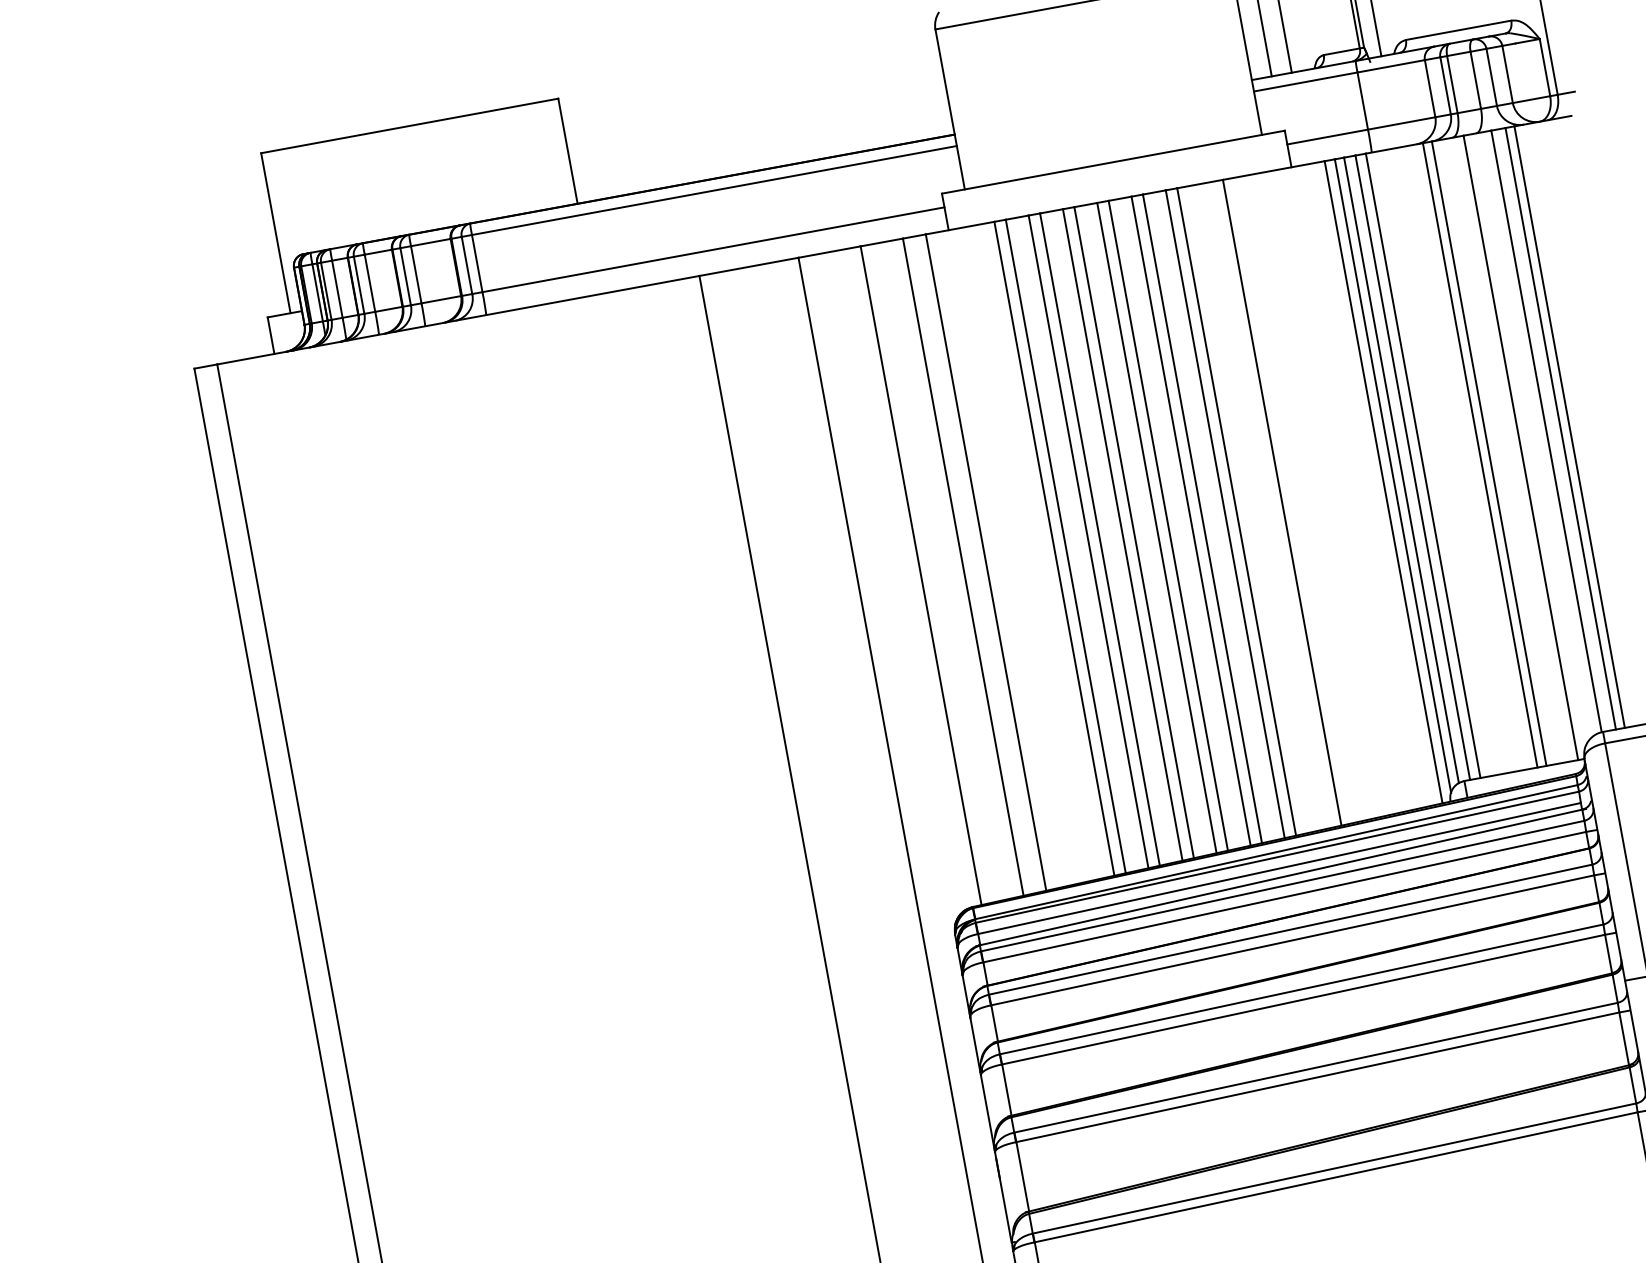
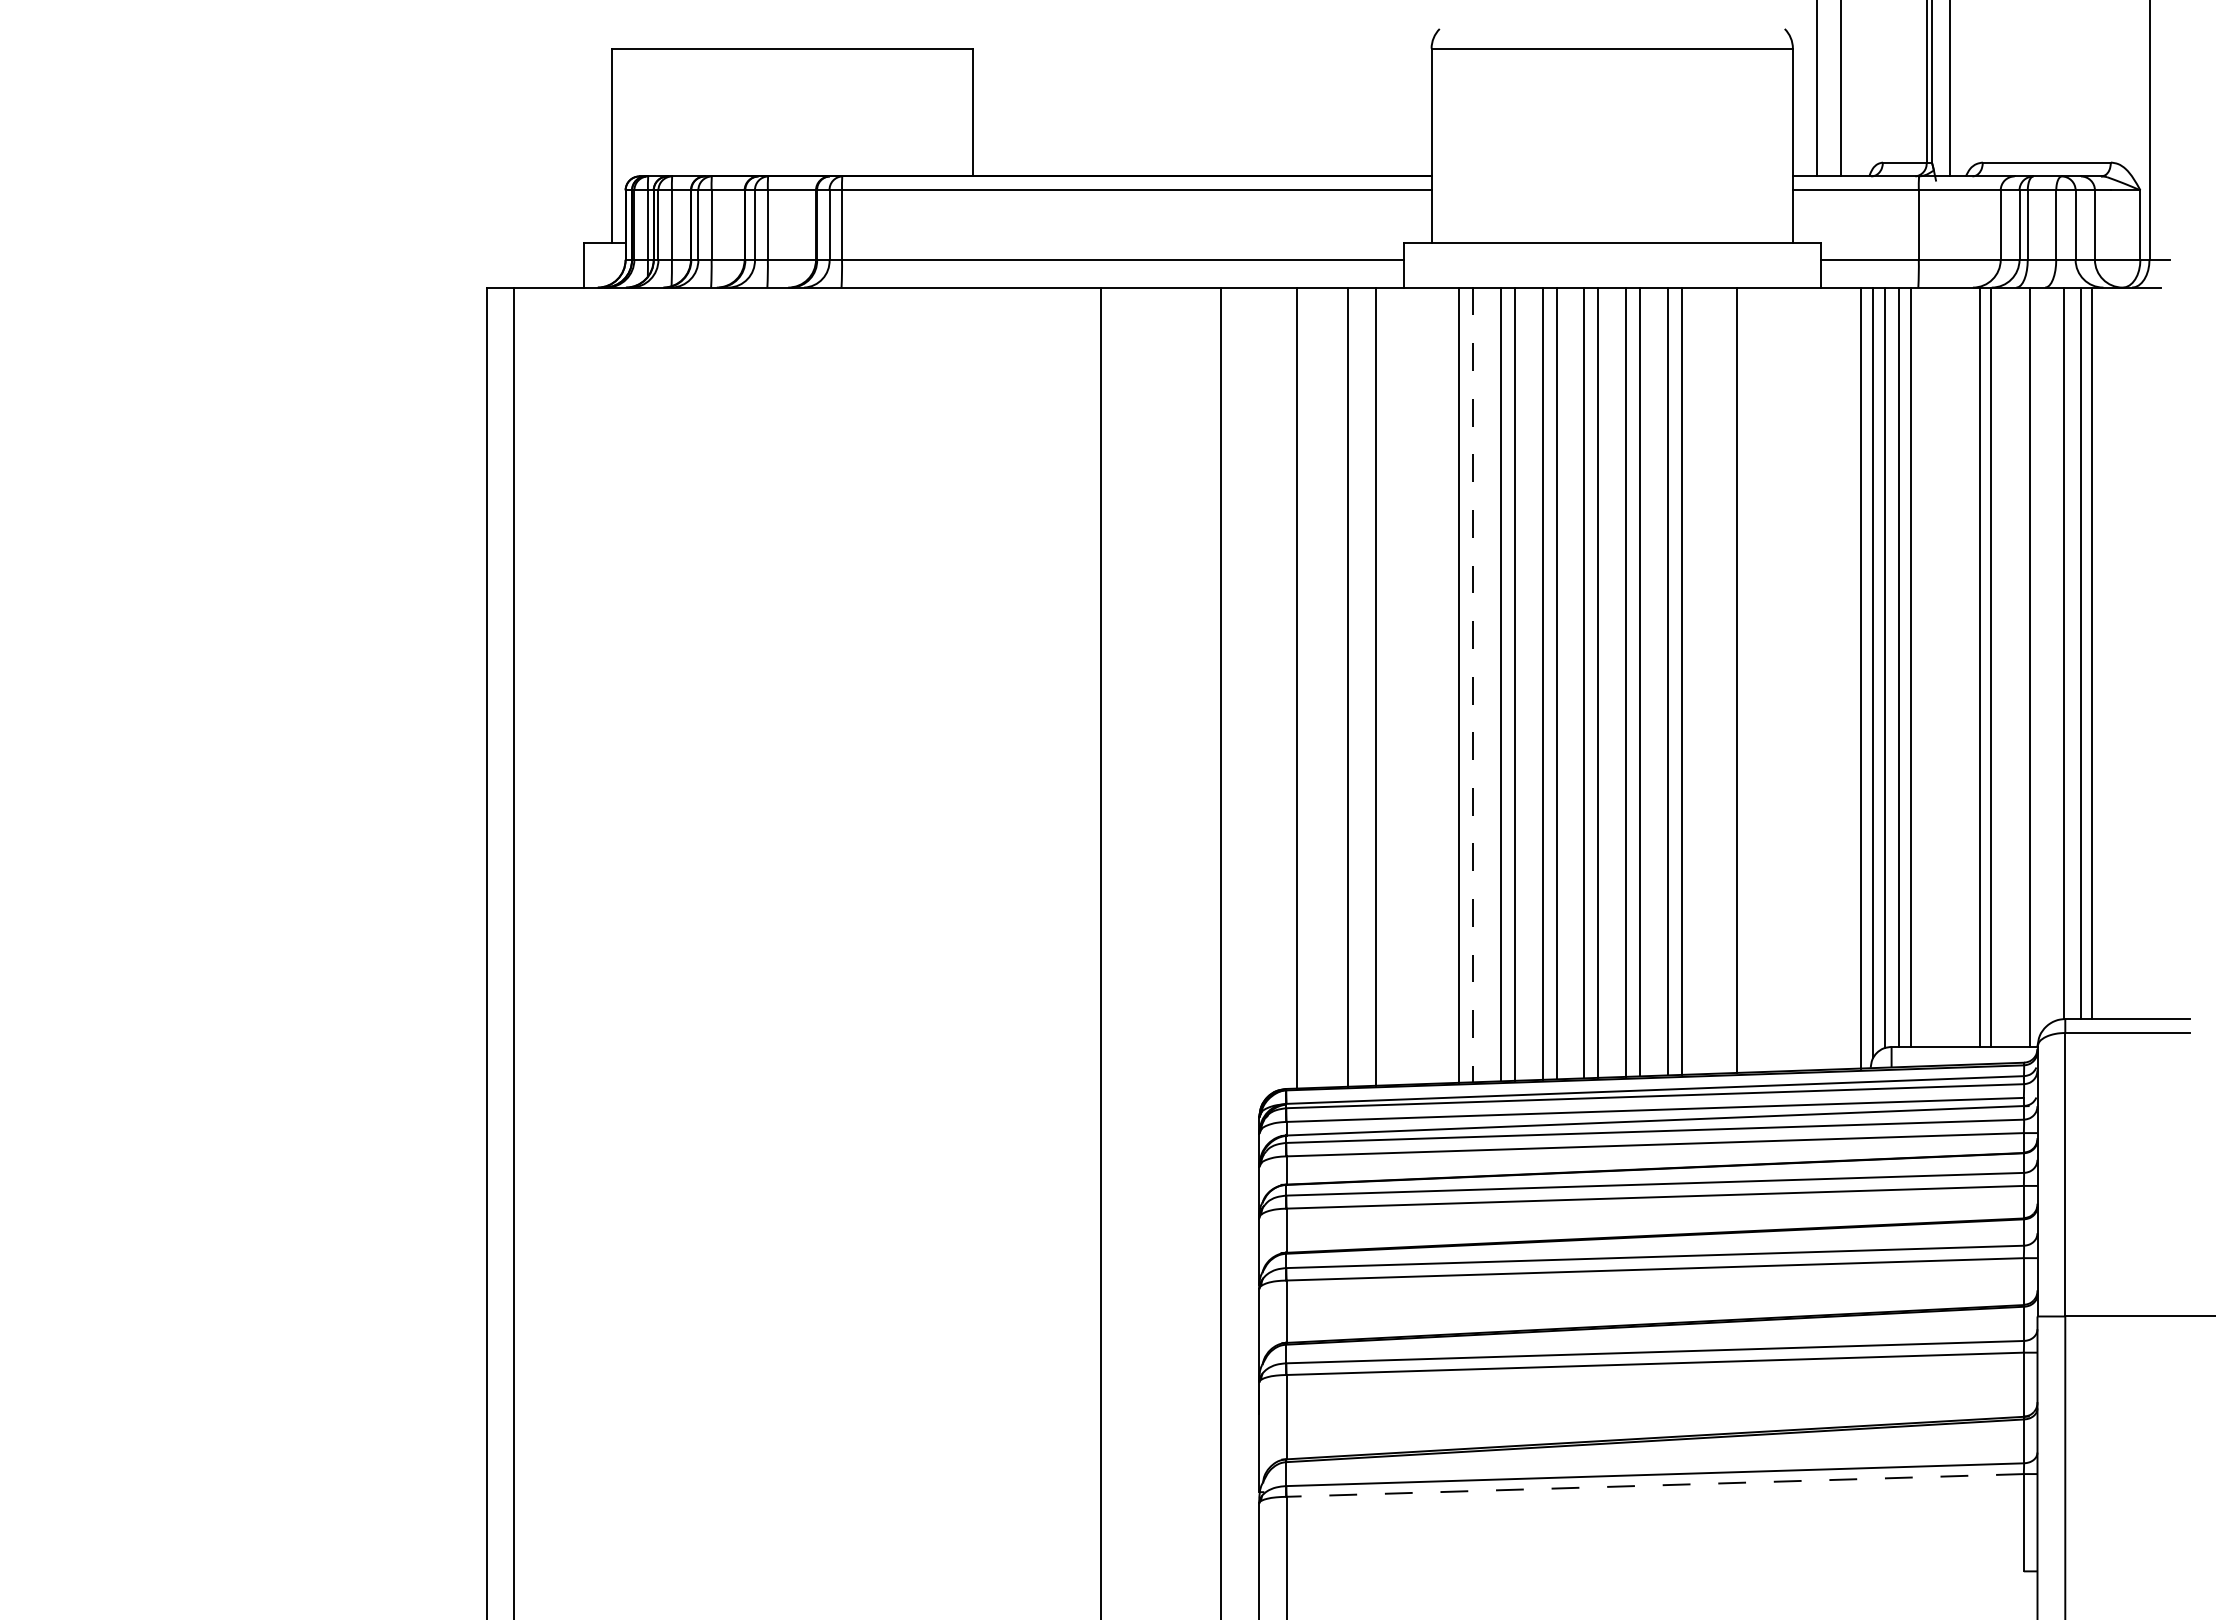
line: (1066, 546) -> (1473, 685), solid -> dashed
line: (1336, 1177) -> (1655, 1485), solid -> dashed

